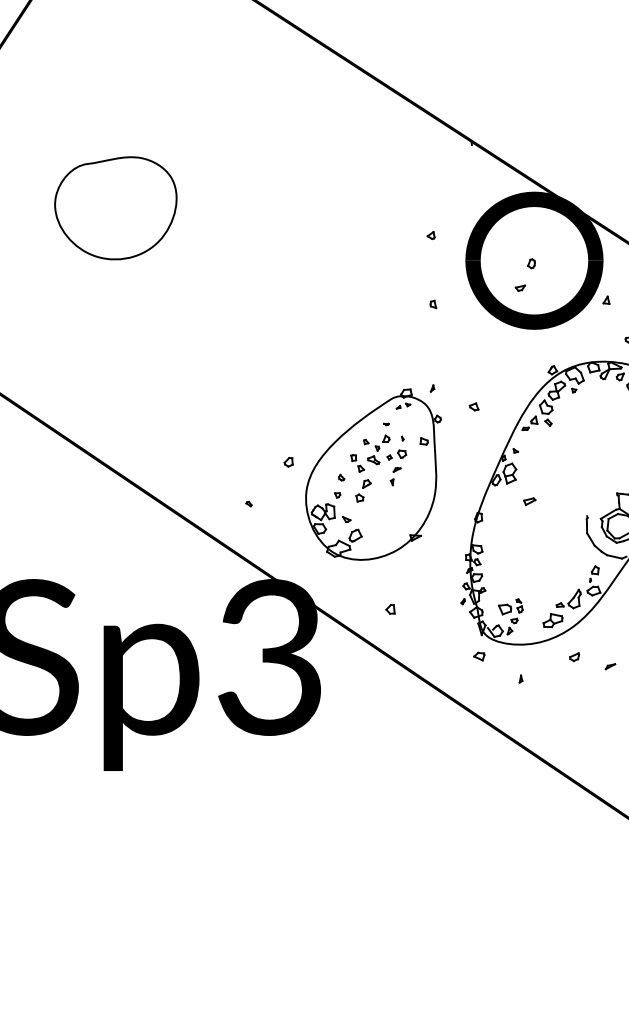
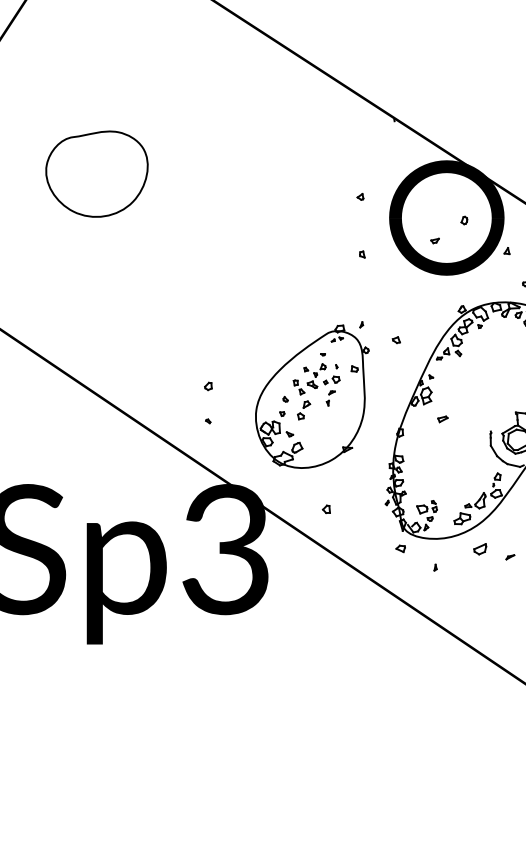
part: (531, 263) -> (464, 220), moved
part: (288, 462) -> (208, 386), moved
part: (574, 657) -> (480, 549), size x1.6

